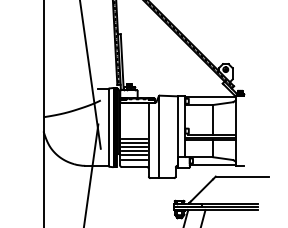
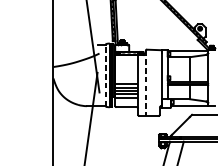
line: (108, 127) -> (105, 75), solid -> dashed
line: (159, 137) -> (146, 83), solid -> dashed
line: (133, 159) -> (125, 101), removed

